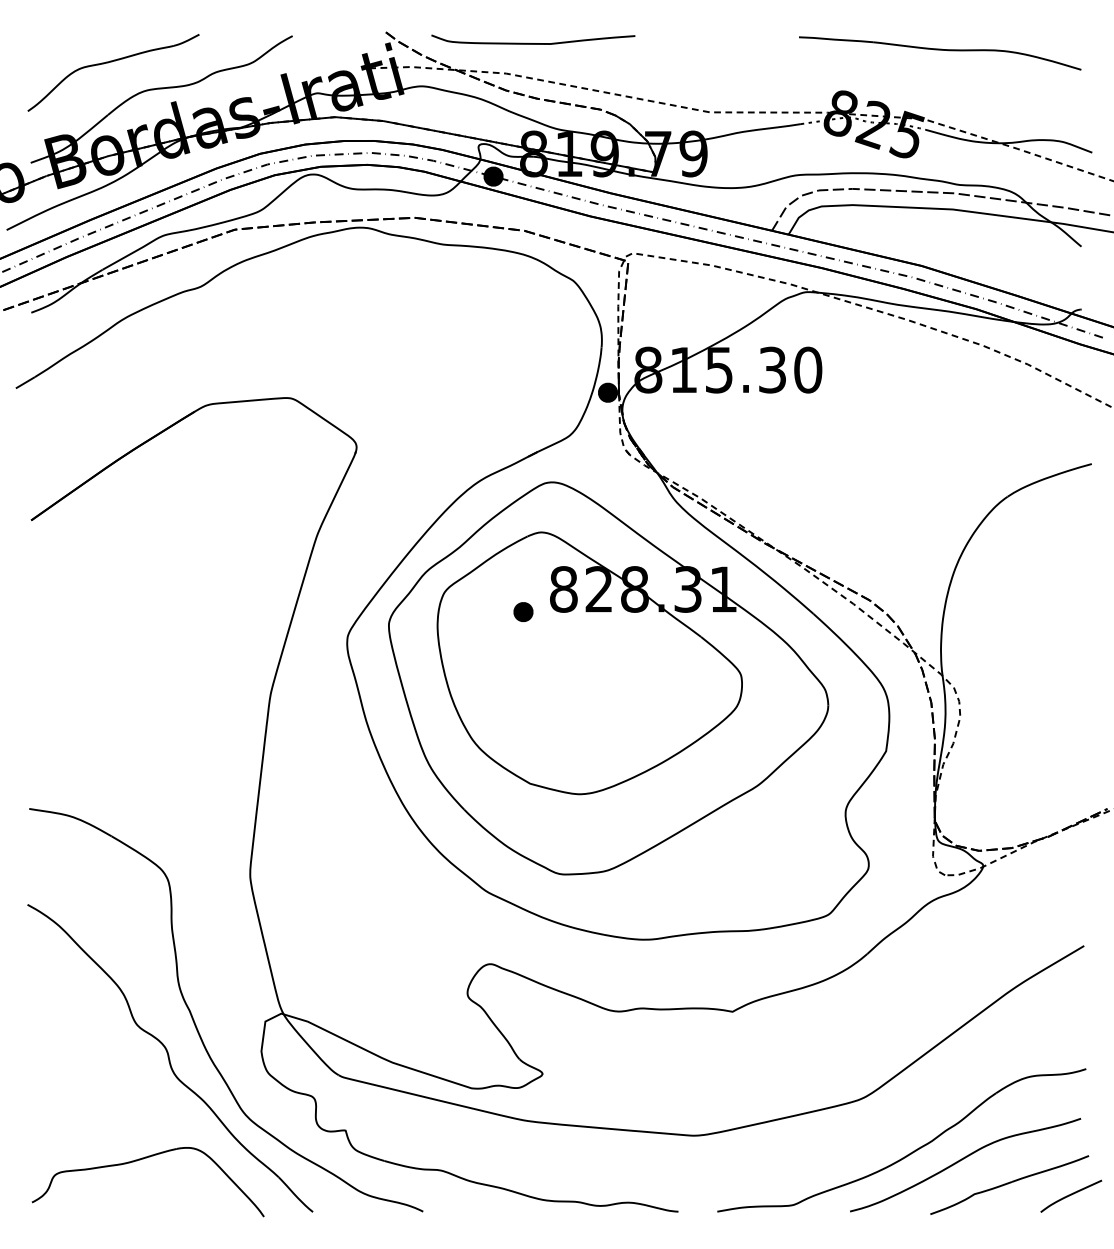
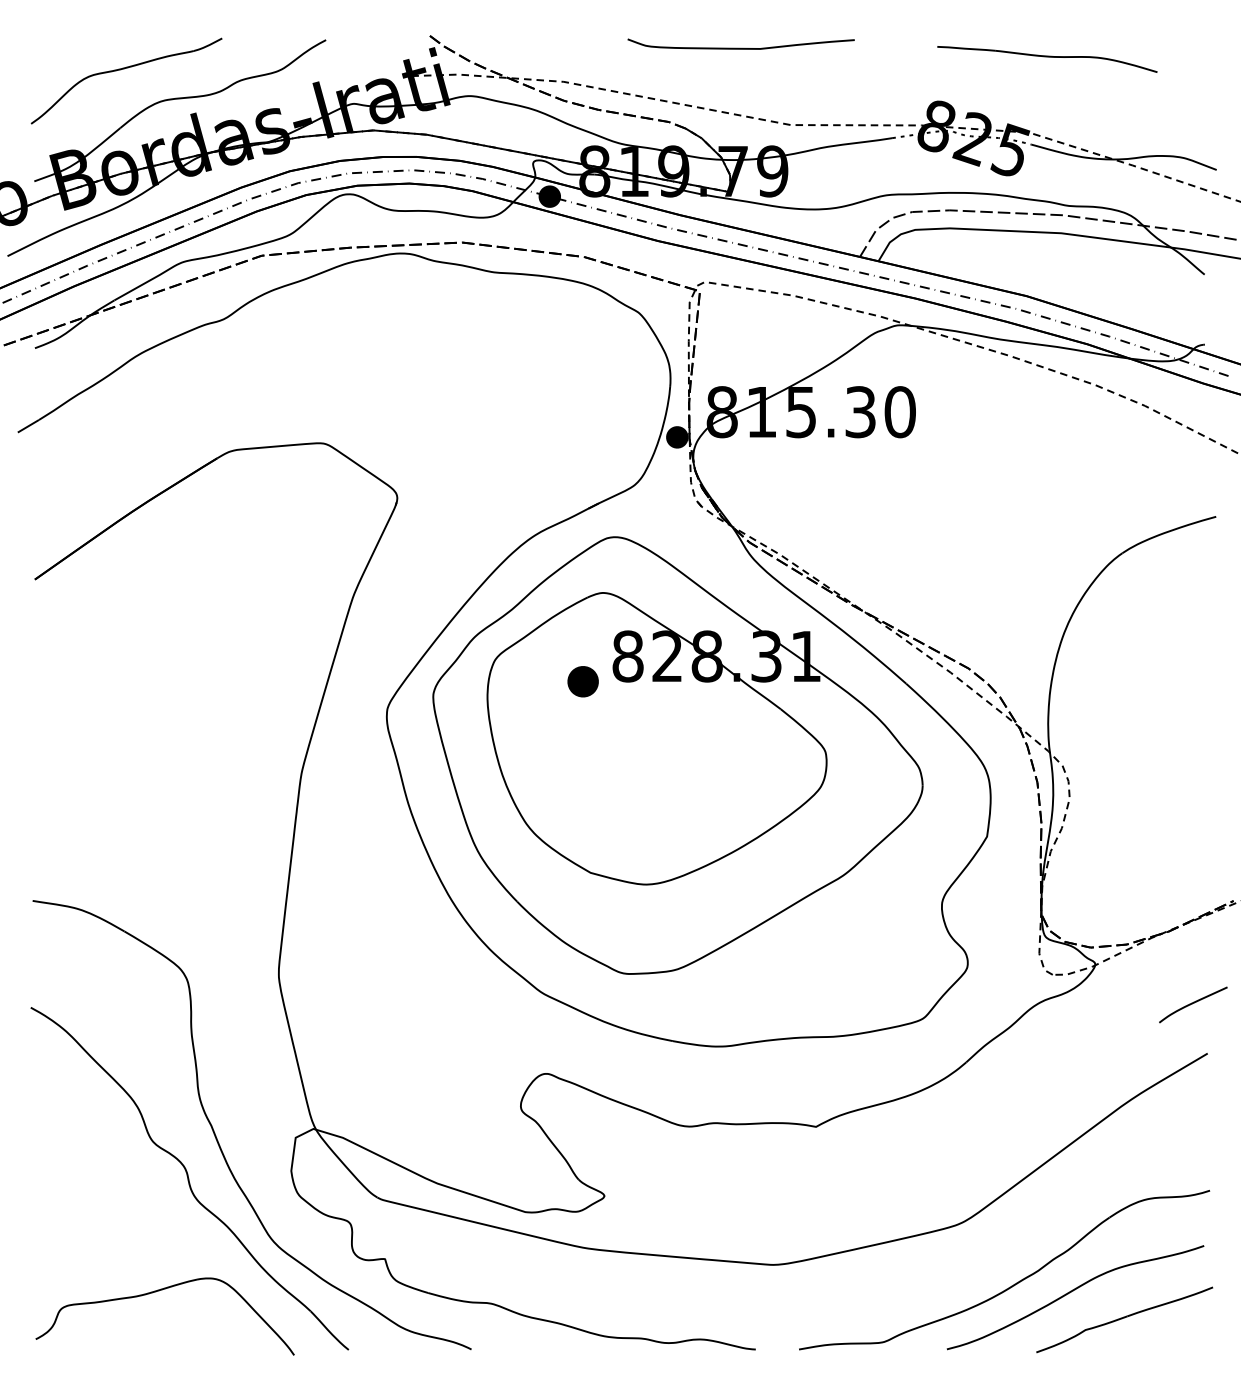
curve: (533, 43) -> (741, 48), moved
part: (940, 53) -> (1047, 59), size x0.7
part: (523, 611) -> (583, 681), size x1.4
curve: (1071, 1195) -> (1193, 1004), moved

